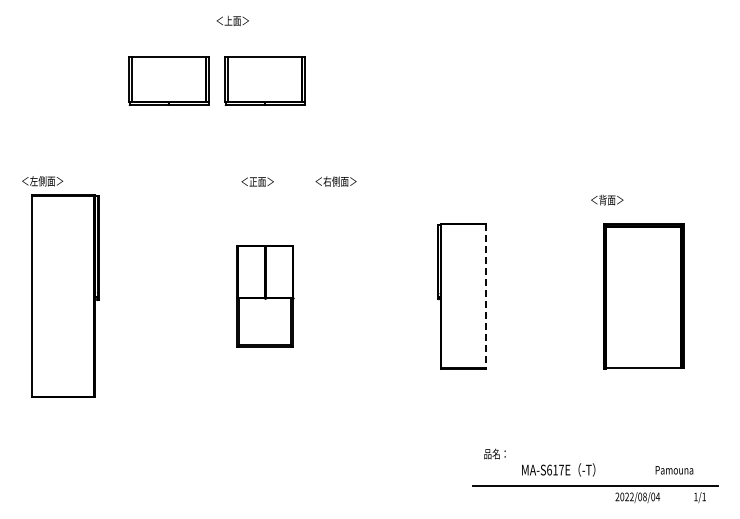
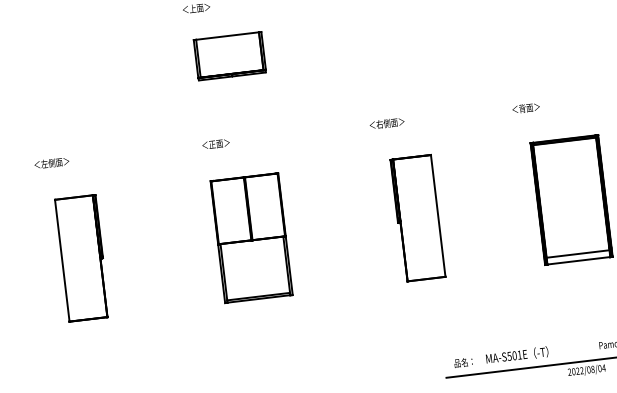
part: (168, 80) -> (148, 65), removed
text: (257, 181) -> (215, 143), moved
text: (335, 181) -> (386, 123), moved
text: (607, 199) -> (526, 107), moved
part: (64, 296) -> (81, 258), size x0.71
part: (265, 296) -> (251, 238), size x1.43
line: (485, 296) -> (437, 216), dashed -> solid
line: (643, 360) -> (577, 254), added
text: (494, 453) -> (463, 362), moved
text: (555, 469) -> (514, 355), MA-S617E -> MA-S501E

